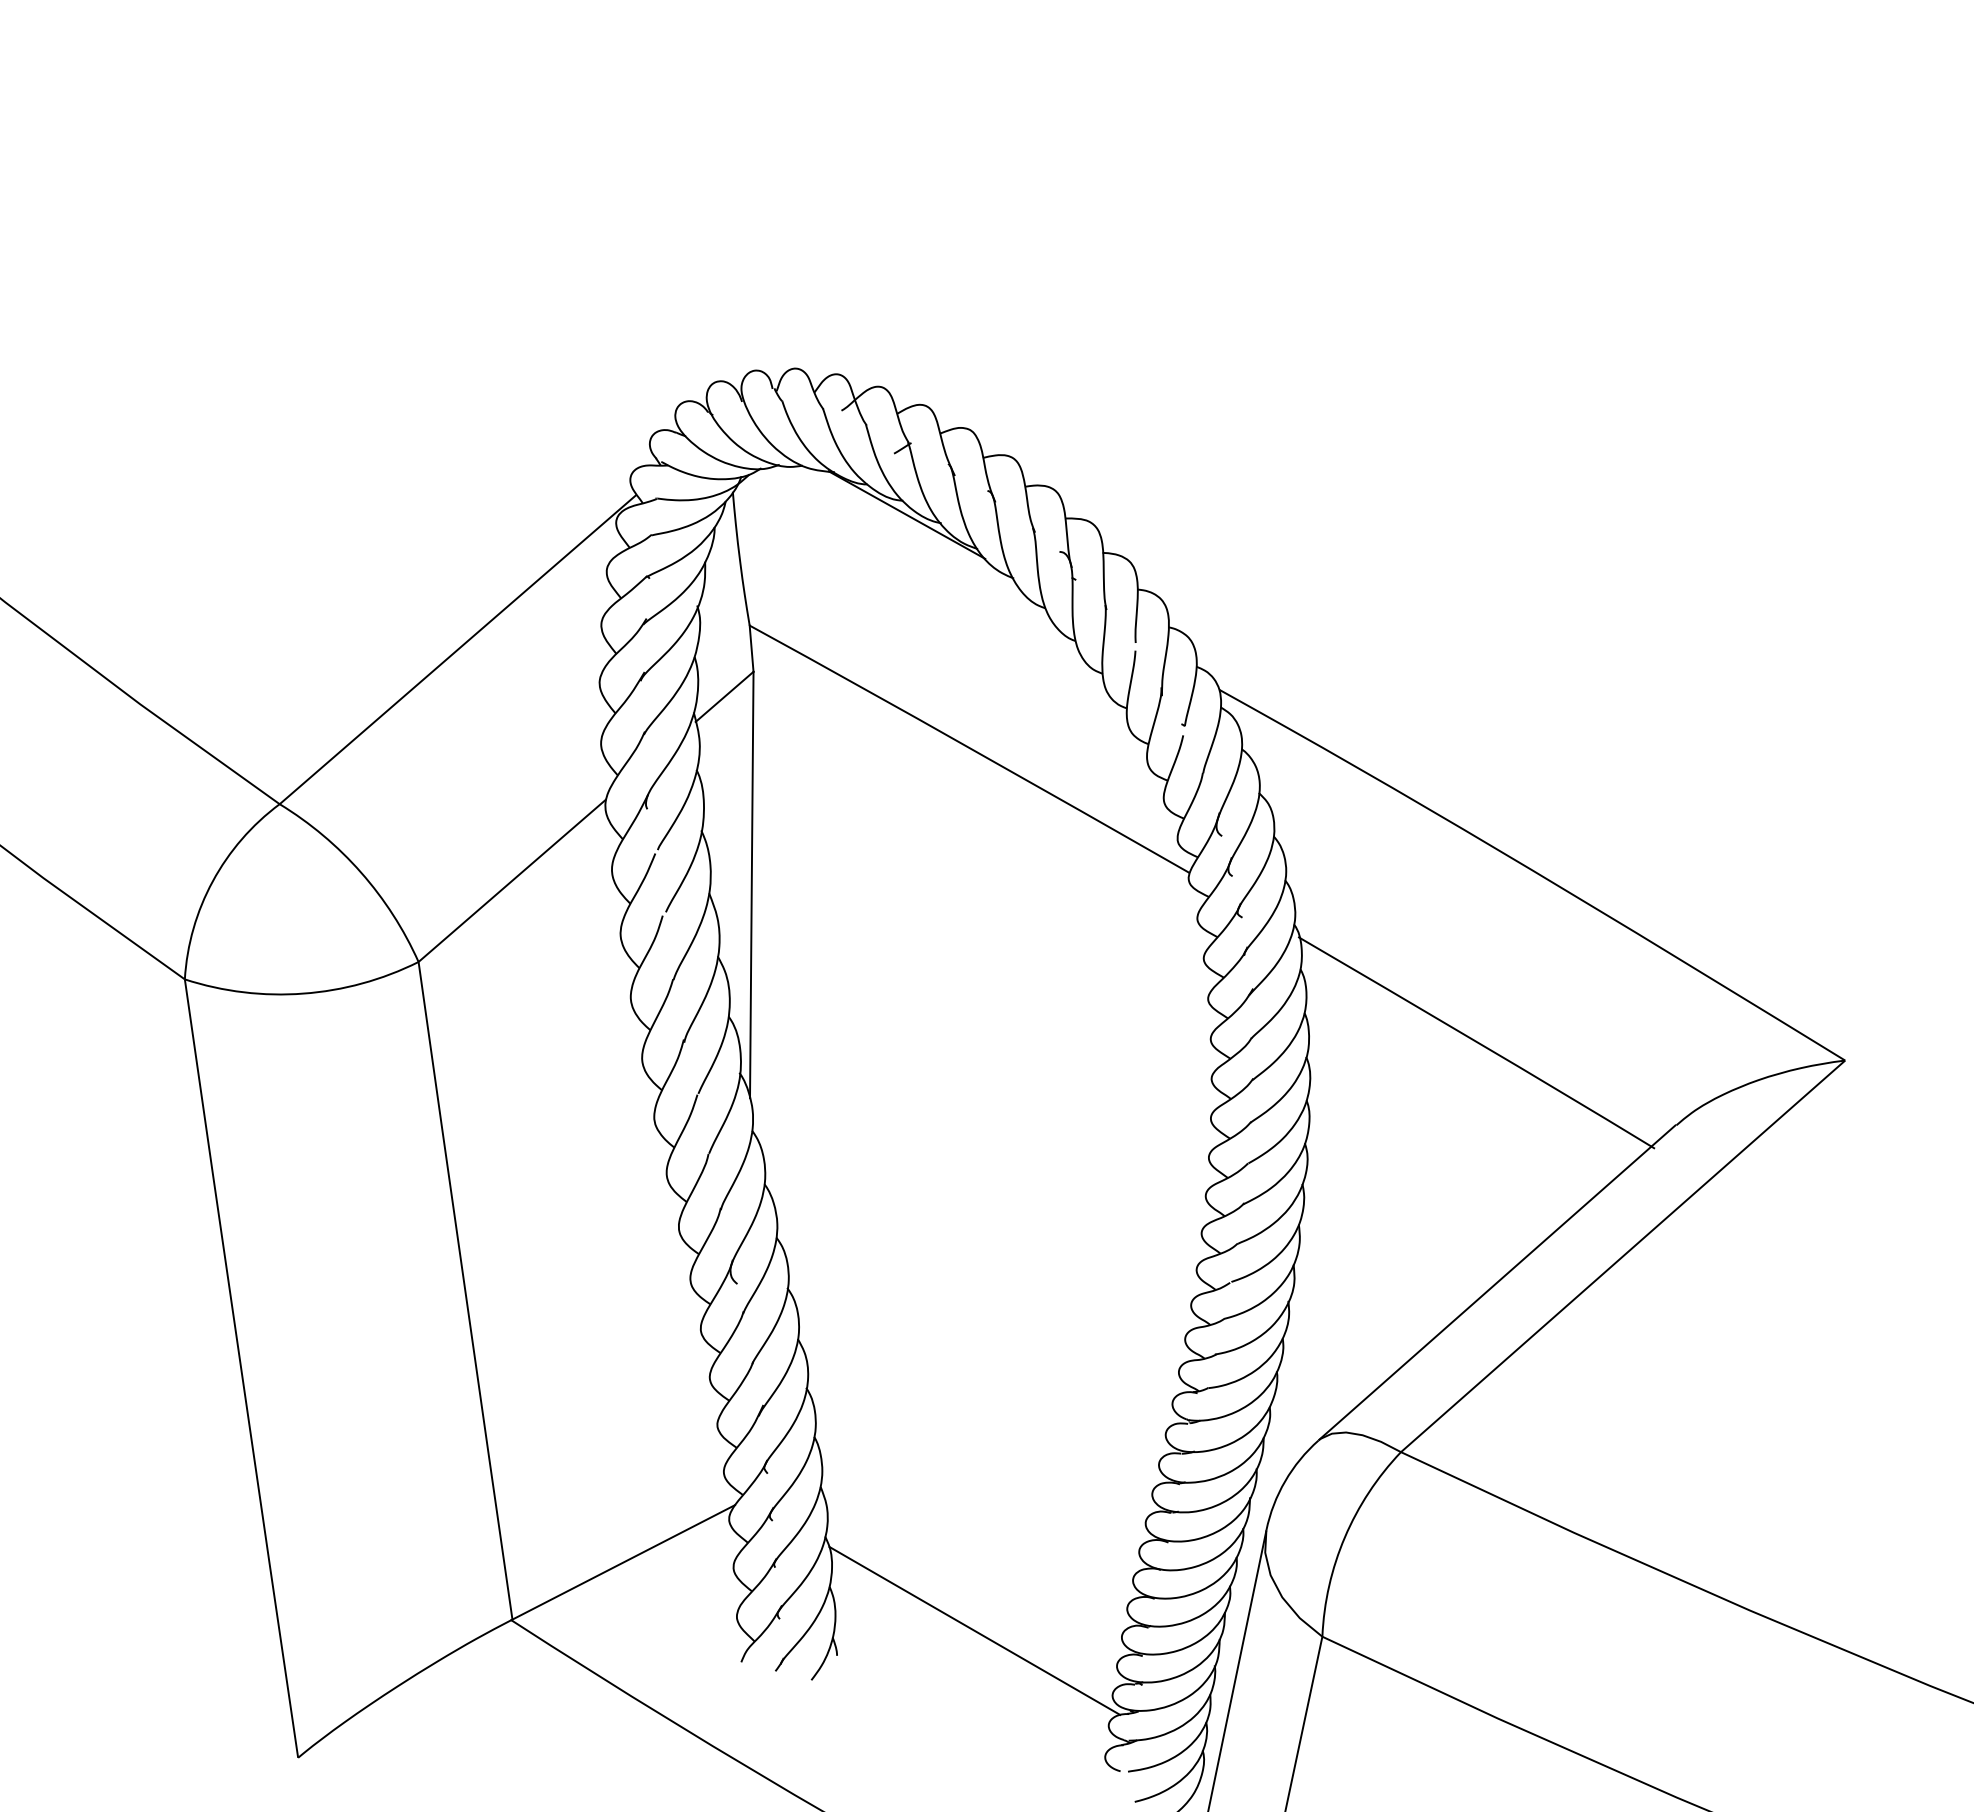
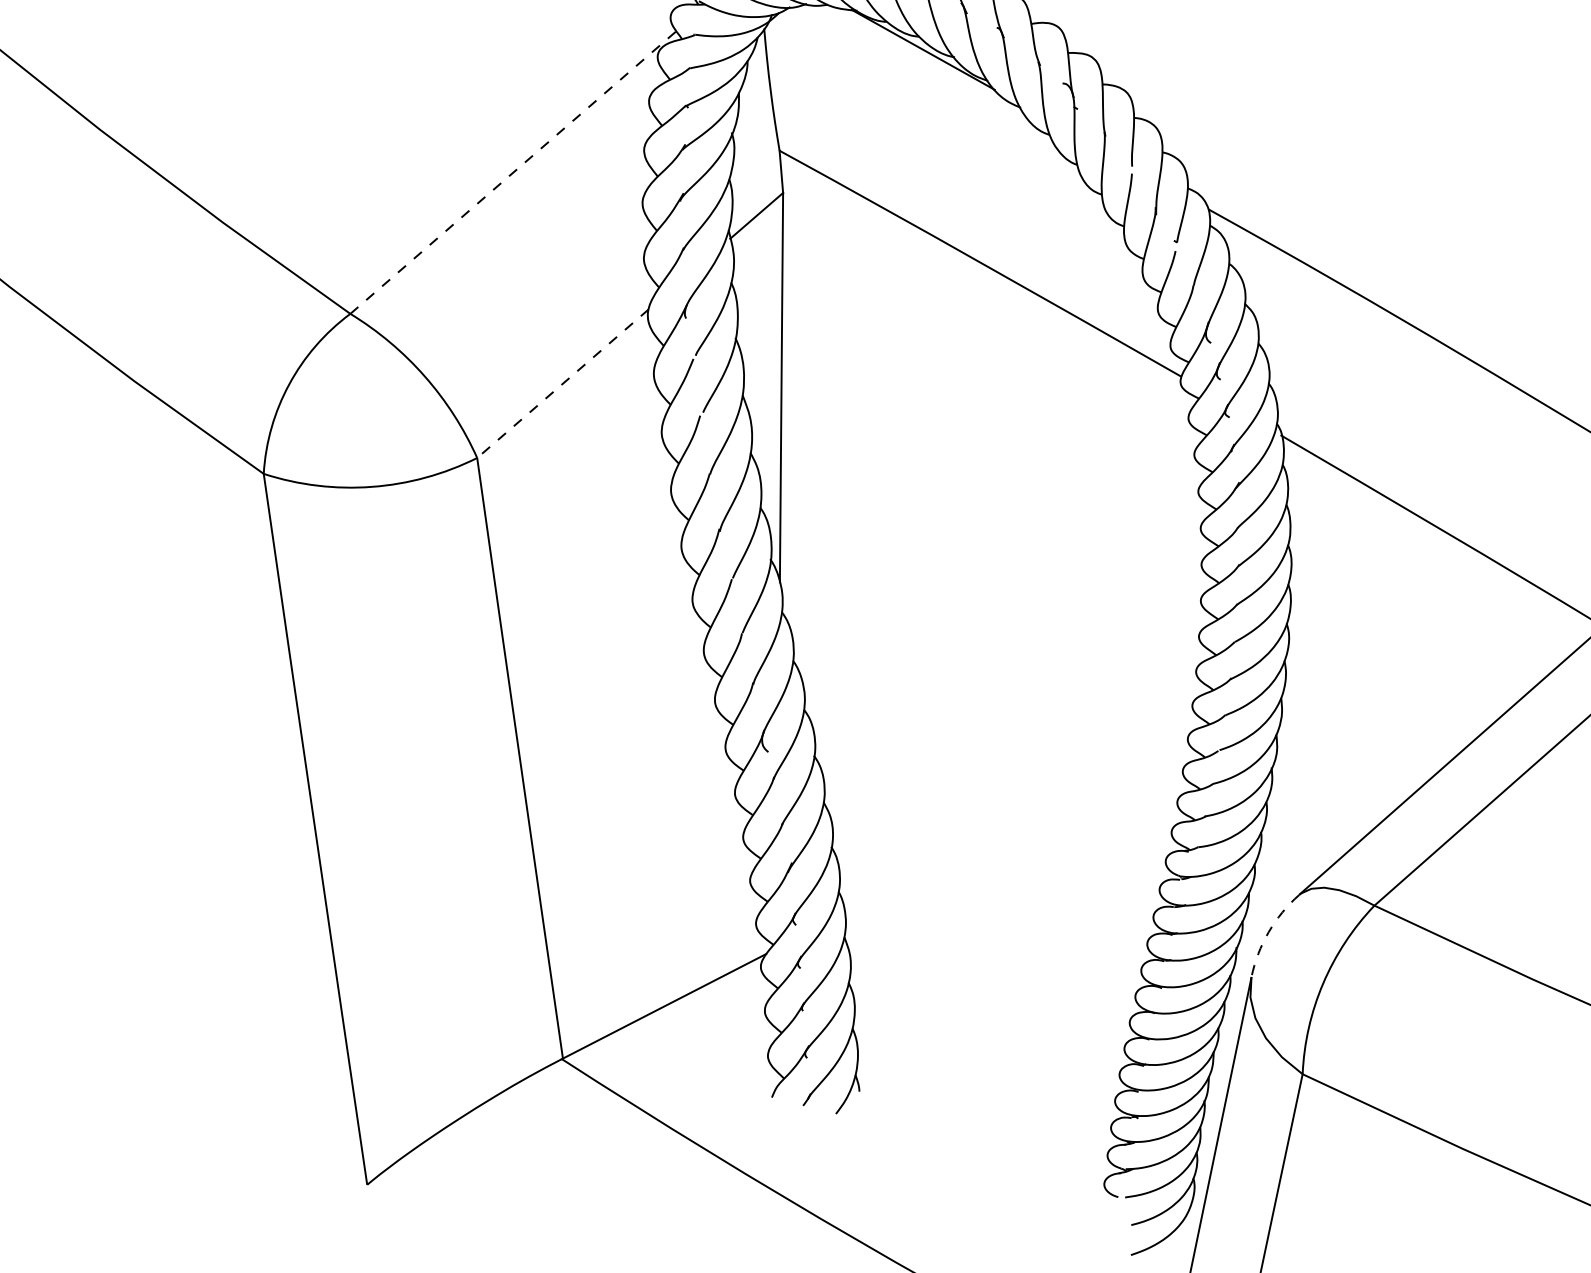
line: (459, 648) -> (514, 171), solid -> dashed
line: (512, 880) -> (562, 383), solid -> dashed
arc: (1285, 1481) -> (1268, 932), solid -> dashed
line: (974, 1630) -> (984, 1068), removed

